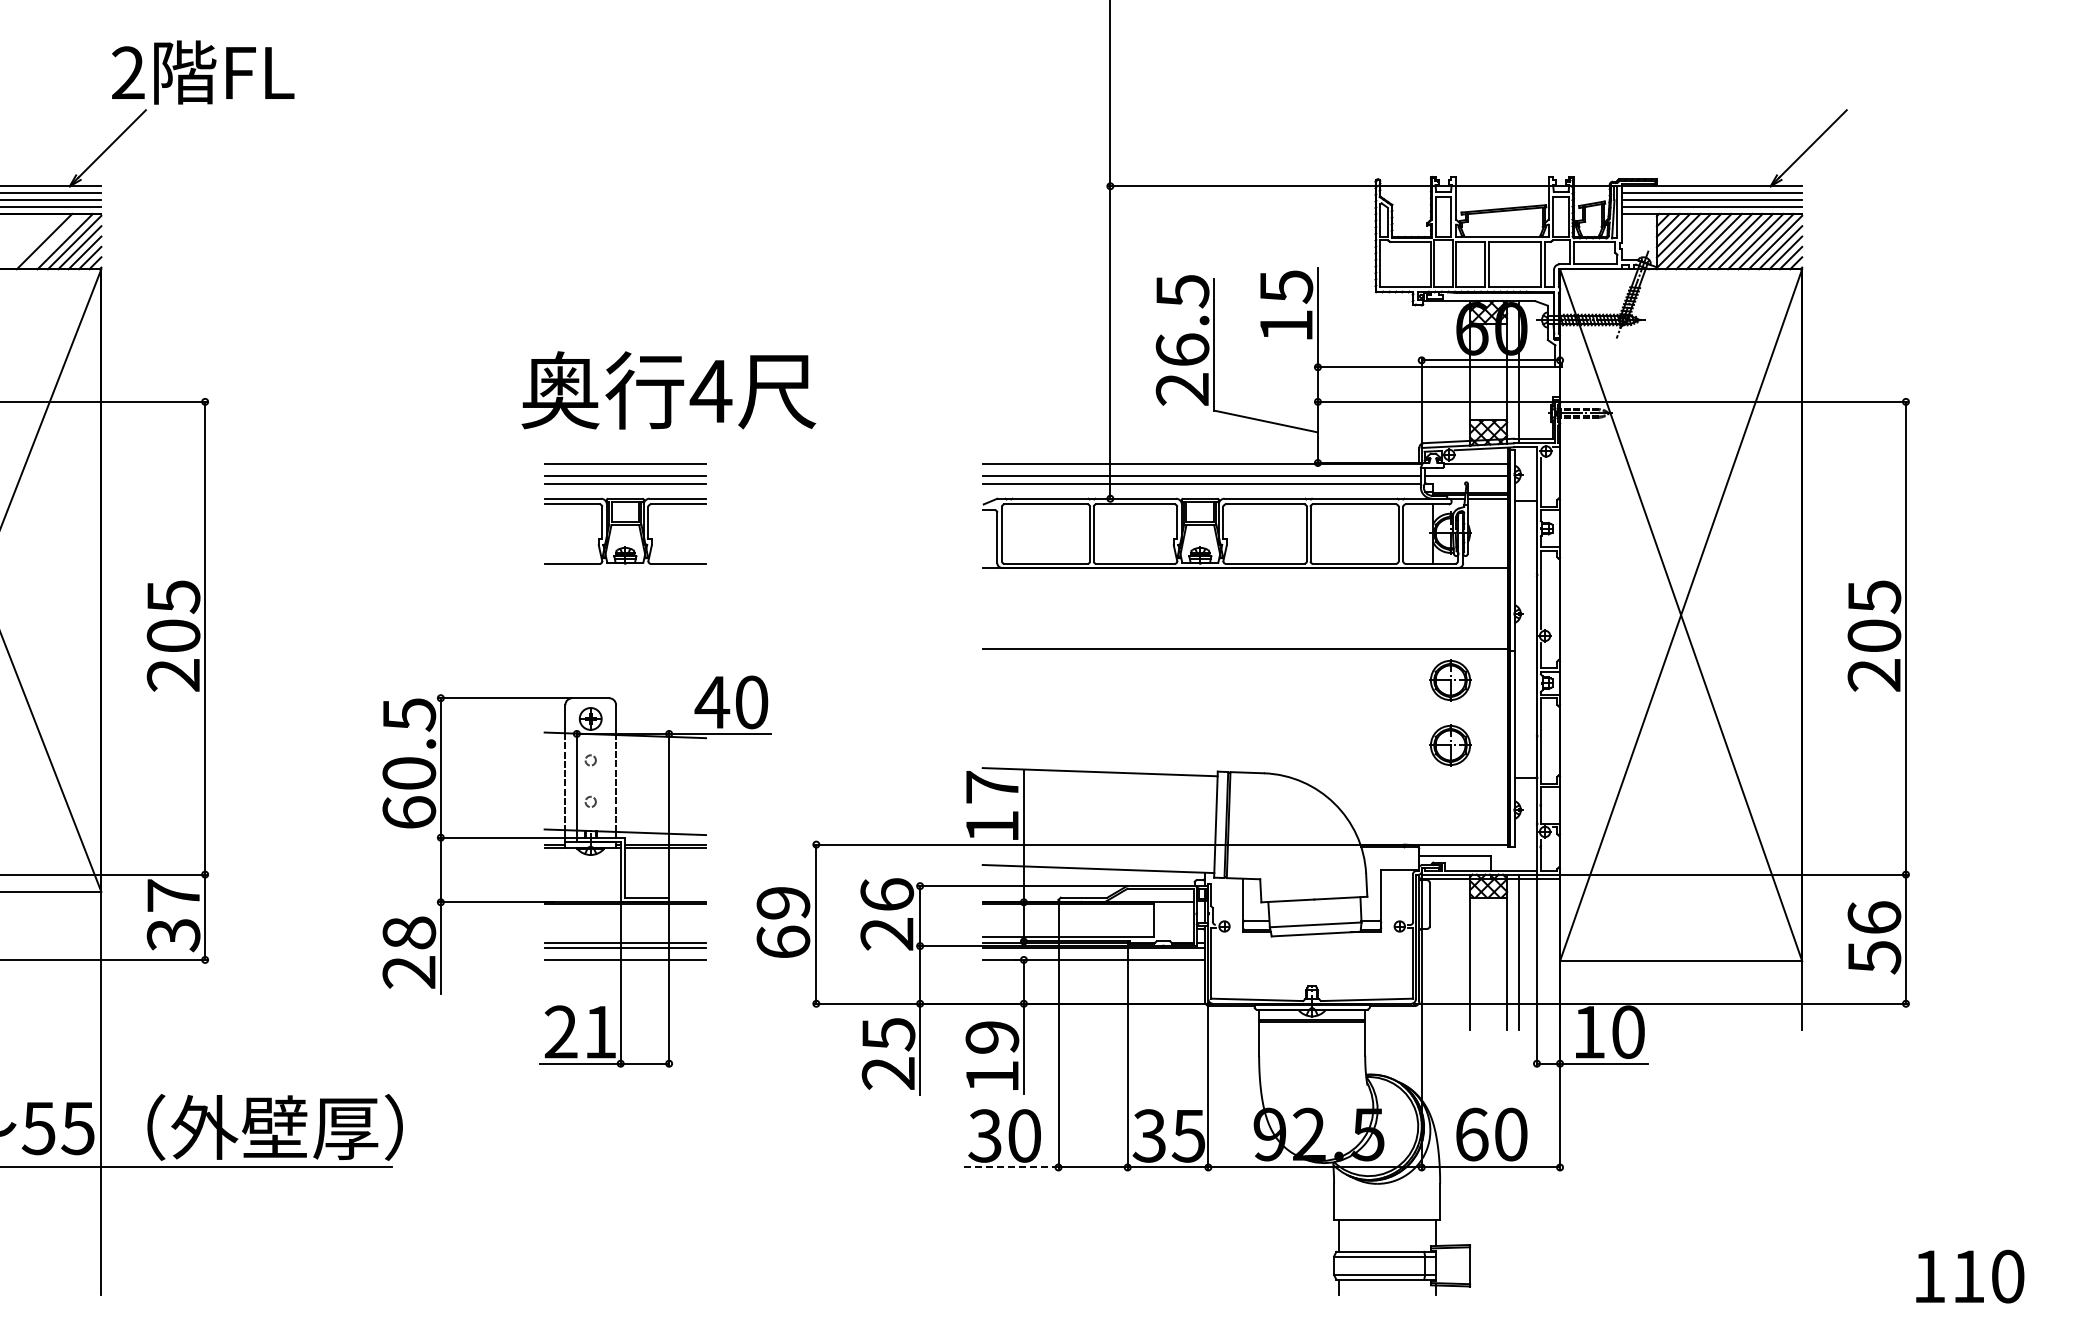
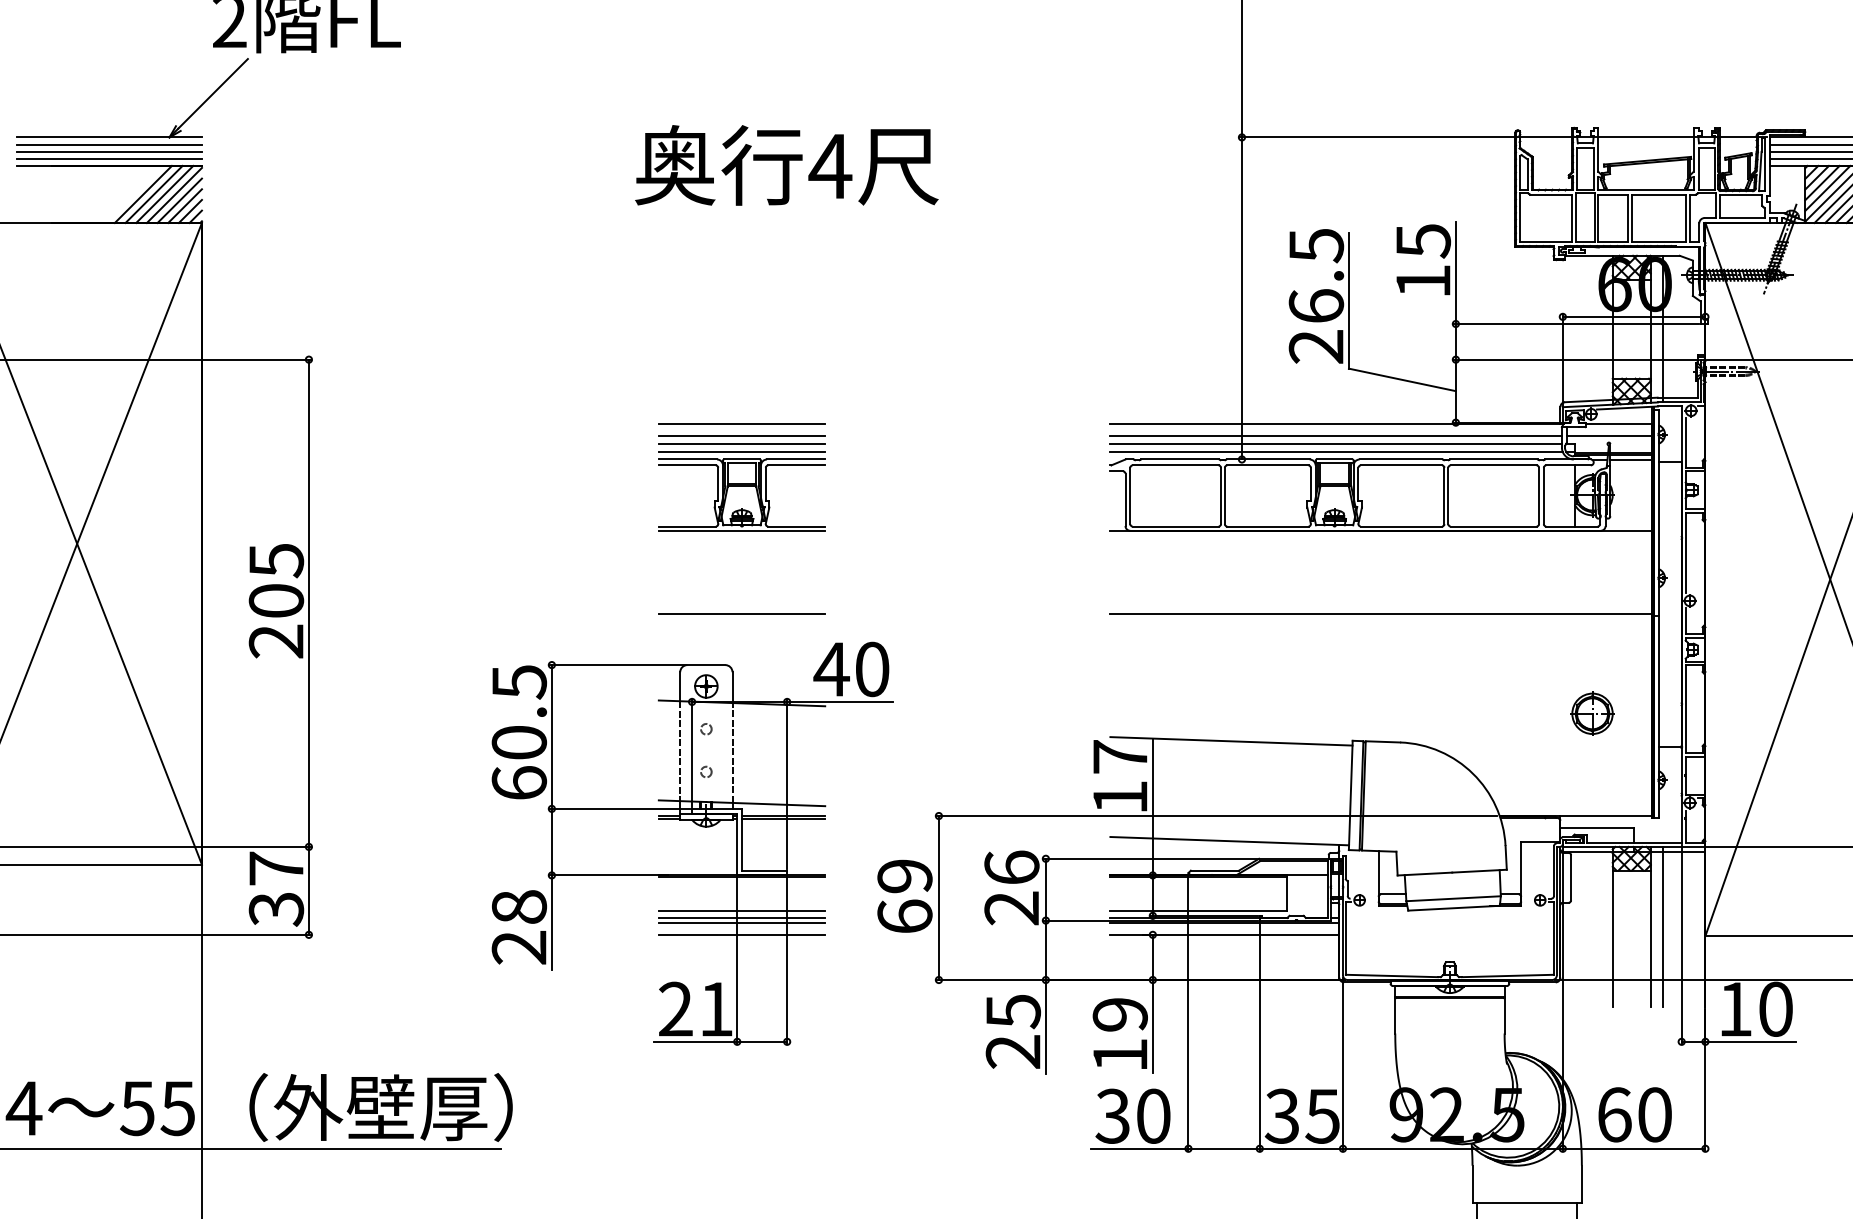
line: (54, 241) -> (153, 194), added
text: (668, 390) -> (786, 165), moved
line: (625, 491) -> (742, 452), added
line: (1201, 491) -> (1335, 452), added
line: (625, 567) -> (742, 530), added
line: (625, 648) -> (742, 613), added
part: (1450, 680) -> (1592, 646), removed
line: (625, 936) -> (742, 910), added
line: (1011, 1167) -> (1140, 1148), dashed -> solid

